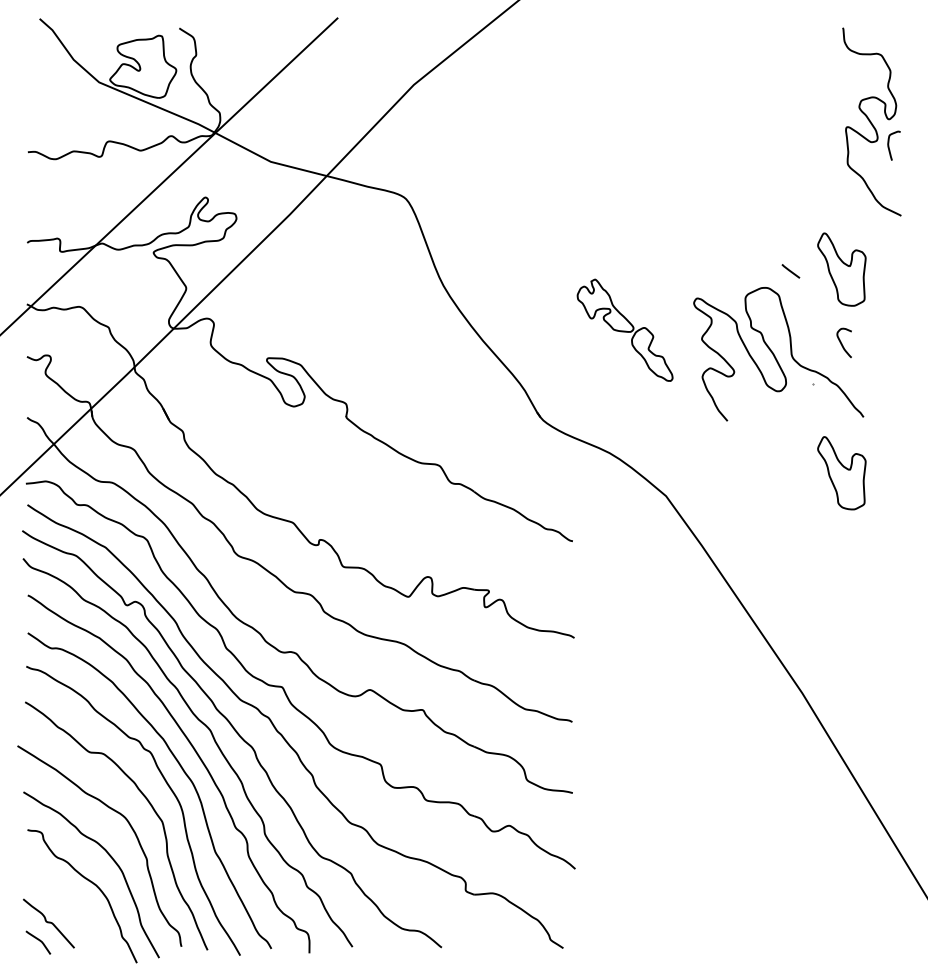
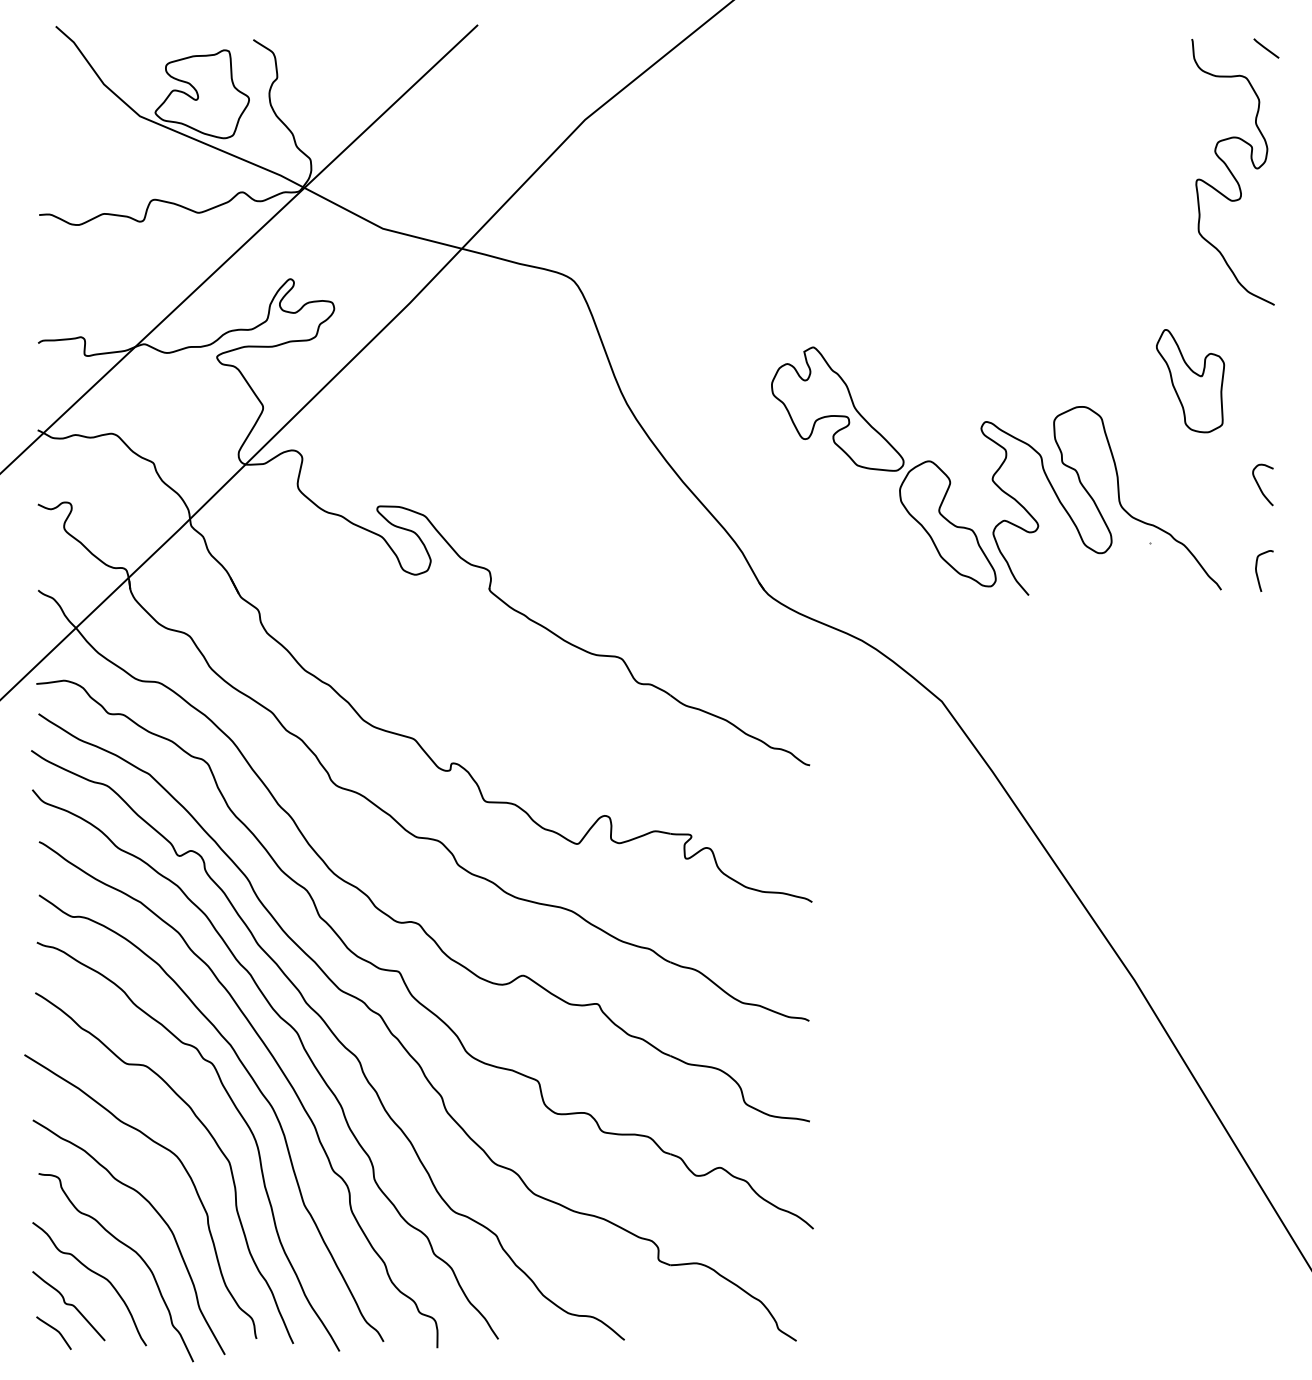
curve: (889, 146) -> (1257, 571), moved
line: (790, 271) -> (1266, 48), moved
part: (624, 329) -> (883, 466), size x1.67
curve: (842, 344) -> (1260, 486), moved
part: (841, 473) -> (1190, 669), removed
curve: (69, 901) -> (97, 1275), added

